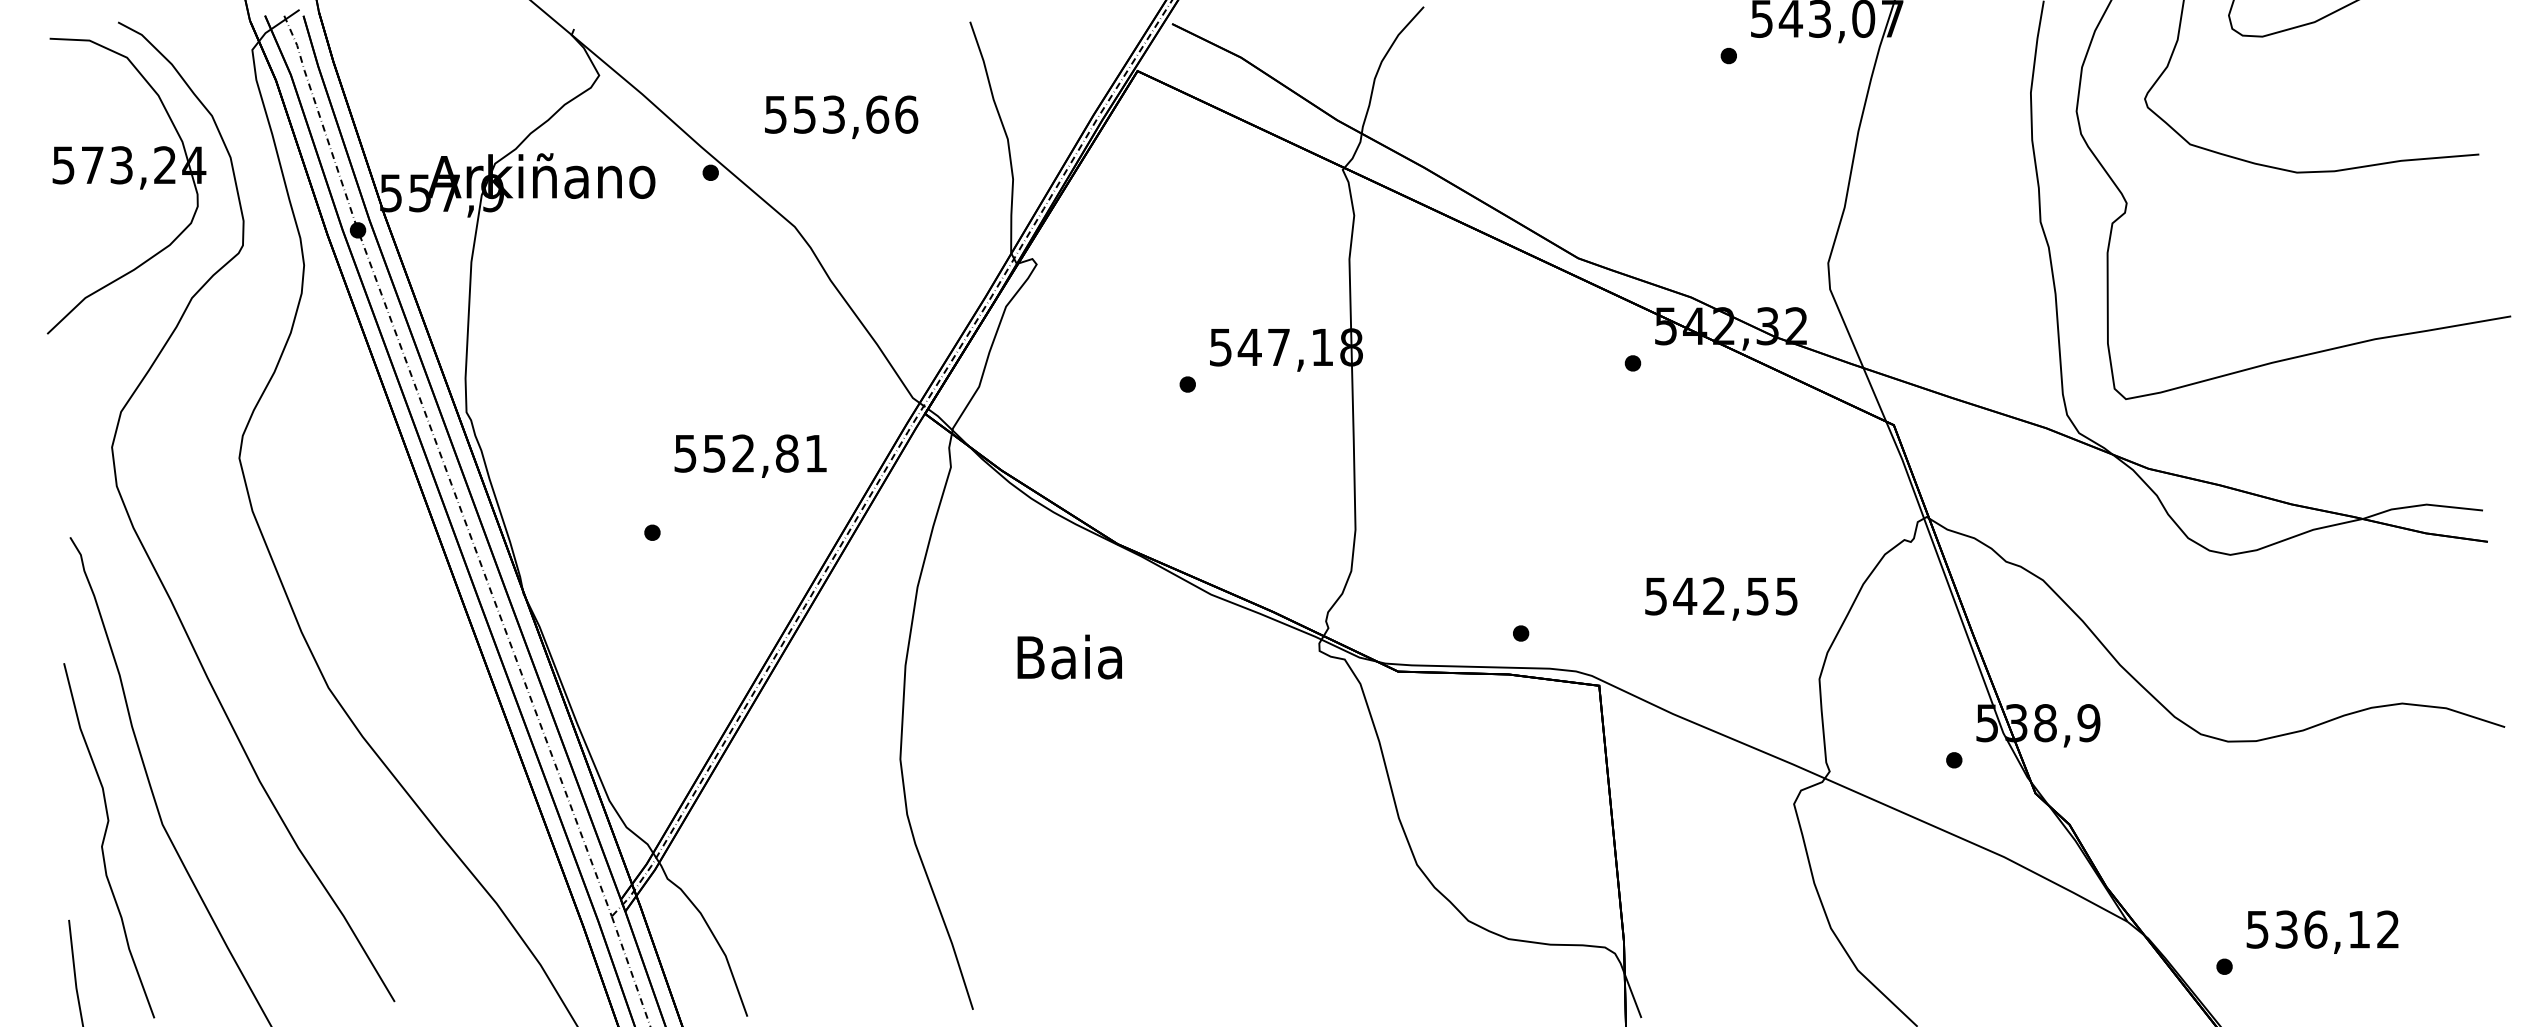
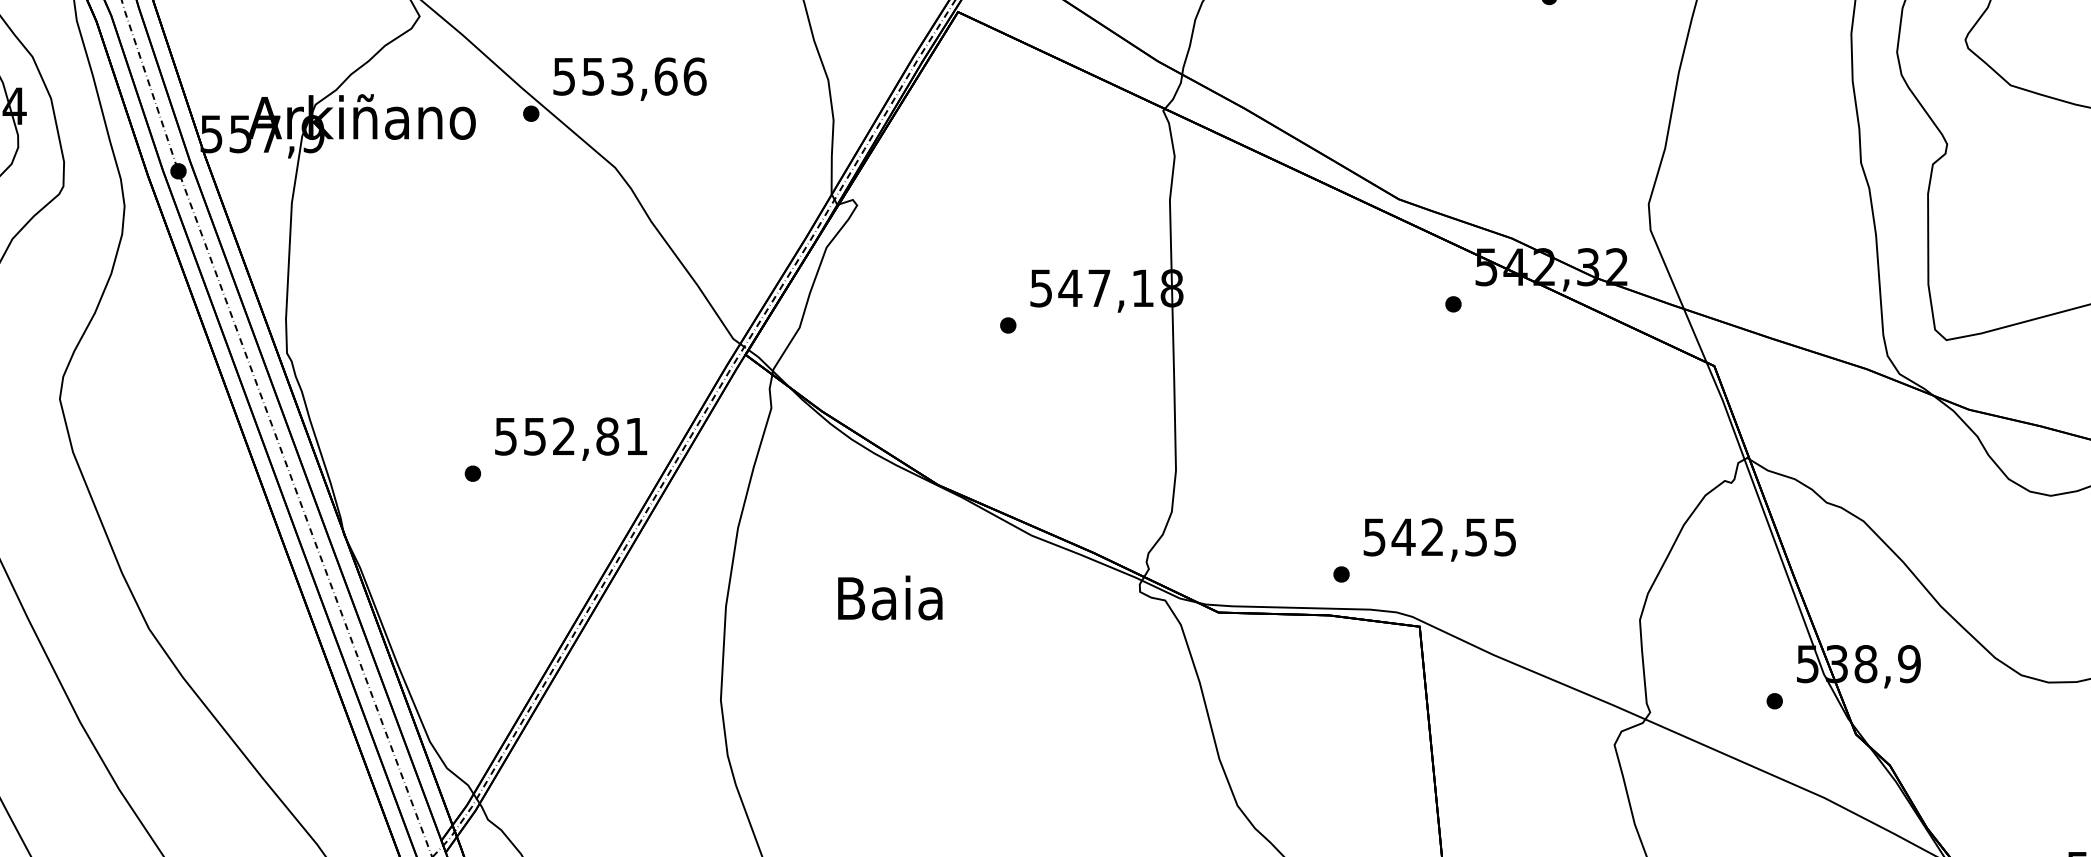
text: (841, 116) -> (629, 78), moved
text: (750, 455) -> (570, 438), moved
text: (1721, 598) -> (1439, 539), moved

